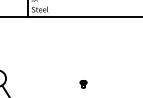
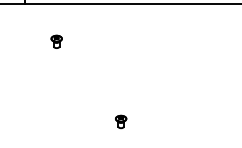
part: (46, 38) -> (56, 42), added

